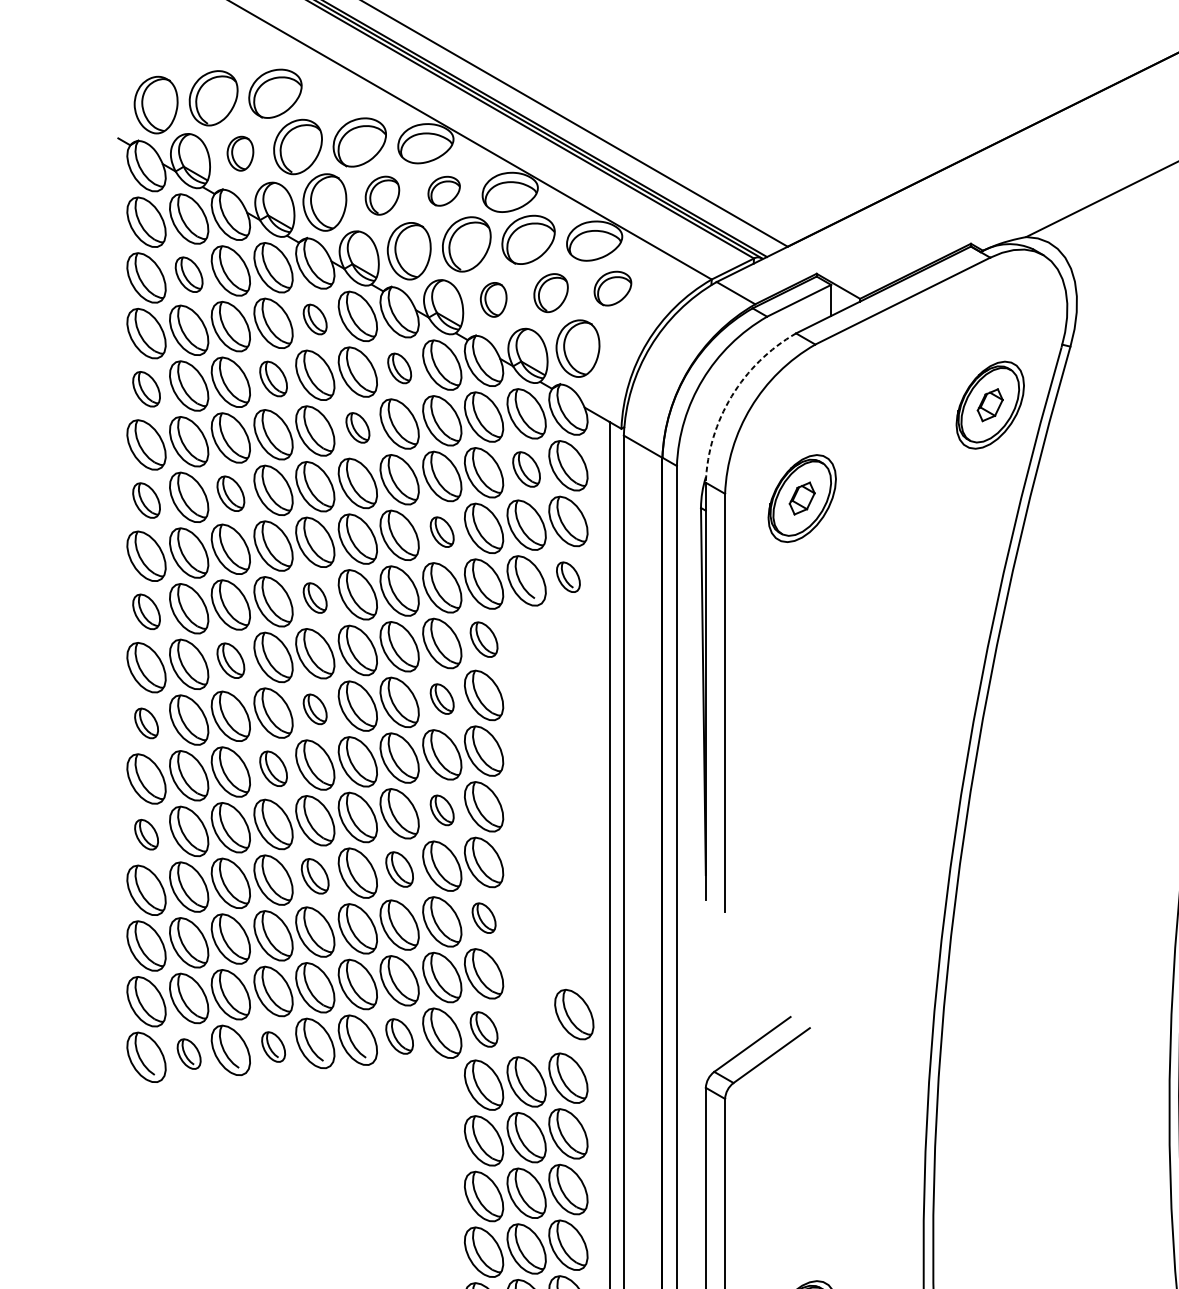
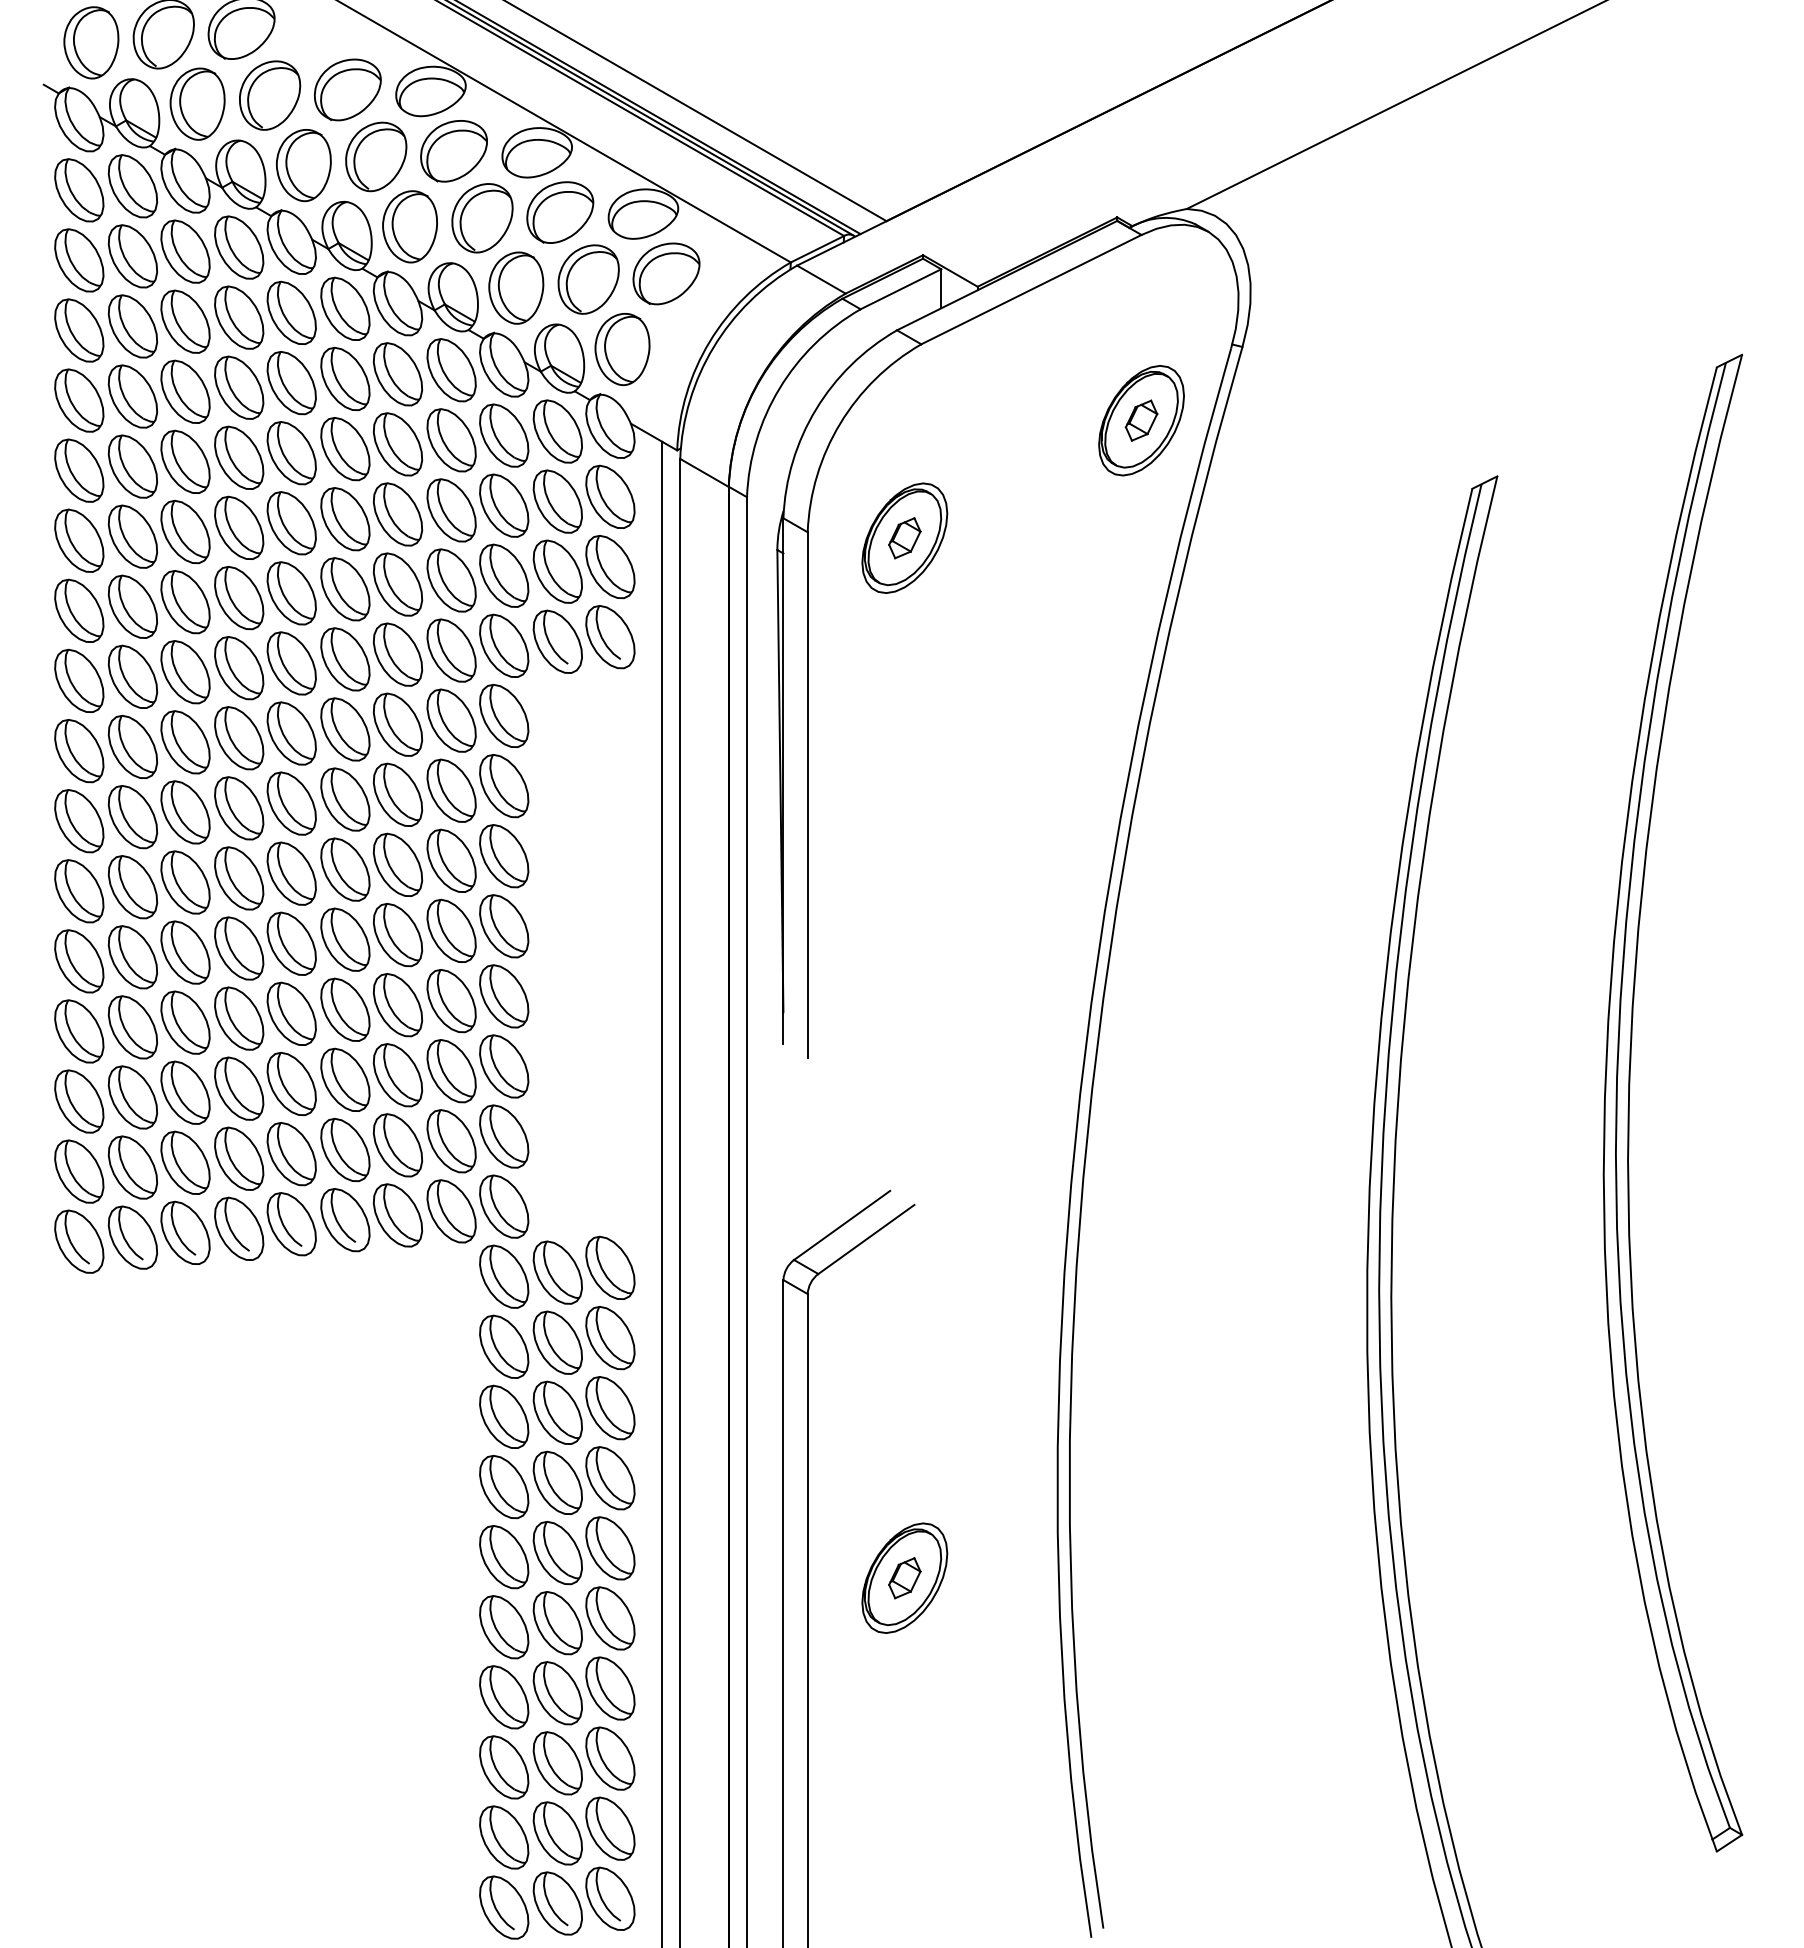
part: (240, 153) -> (197, 103), size x1.67
part: (443, 191) -> (453, 151), size x1.67
part: (382, 195) -> (376, 156), size x1.43
part: (188, 274) -> (132, 256), size x1.43
part: (612, 288) -> (666, 273), size x1.43
part: (550, 293) -> (588, 279), size x1.43
part: (493, 299) -> (516, 287), size x1.67
part: (315, 319) -> (291, 312), size x1.67
part: (399, 368) -> (397, 374), size x1.67
part: (273, 378) -> (239, 387), size x1.43
part: (146, 389) -> (79, 400), size x1.43
arc: (731, 396) -> (815, 409), dashed -> solid
part: (357, 428) -> (345, 449), size x1.67
part: (526, 469) -> (557, 501), size x1.43
part: (230, 494) -> (185, 532), size x1.43
part: (146, 500) -> (79, 540), size x1.43
part: (442, 532) -> (451, 580), size x1.67
part: (568, 577) -> (610, 637), size x1.67
part: (315, 598) -> (291, 663), size x1.67
part: (146, 611) -> (79, 680), size x1.43
part: (484, 639) -> (504, 715), size x1.43
part: (230, 660) -> (185, 742), size x1.43
part: (442, 698) -> (451, 790), size x1.67
part: (315, 709) -> (291, 803), size x1.67
part: (146, 723) -> (79, 821), size x1.67
part: (273, 768) -> (239, 878), size x1.43
part: (442, 810) -> (451, 930), size x1.67
part: (146, 834) -> (79, 961), size x1.67
part: (399, 869) -> (397, 1005), size x1.43
part: (315, 876) -> (291, 1013), size x1.43
part: (484, 918) -> (504, 1066), size x1.67
part: (574, 1014) -> (617, 1187), removed
part: (484, 1029) -> (504, 1206), size x1.43
part: (399, 1036) -> (397, 1215), size x1.43
part: (273, 1046) -> (239, 1228), size x1.67
part: (188, 1054) -> (132, 1237), size x1.67

